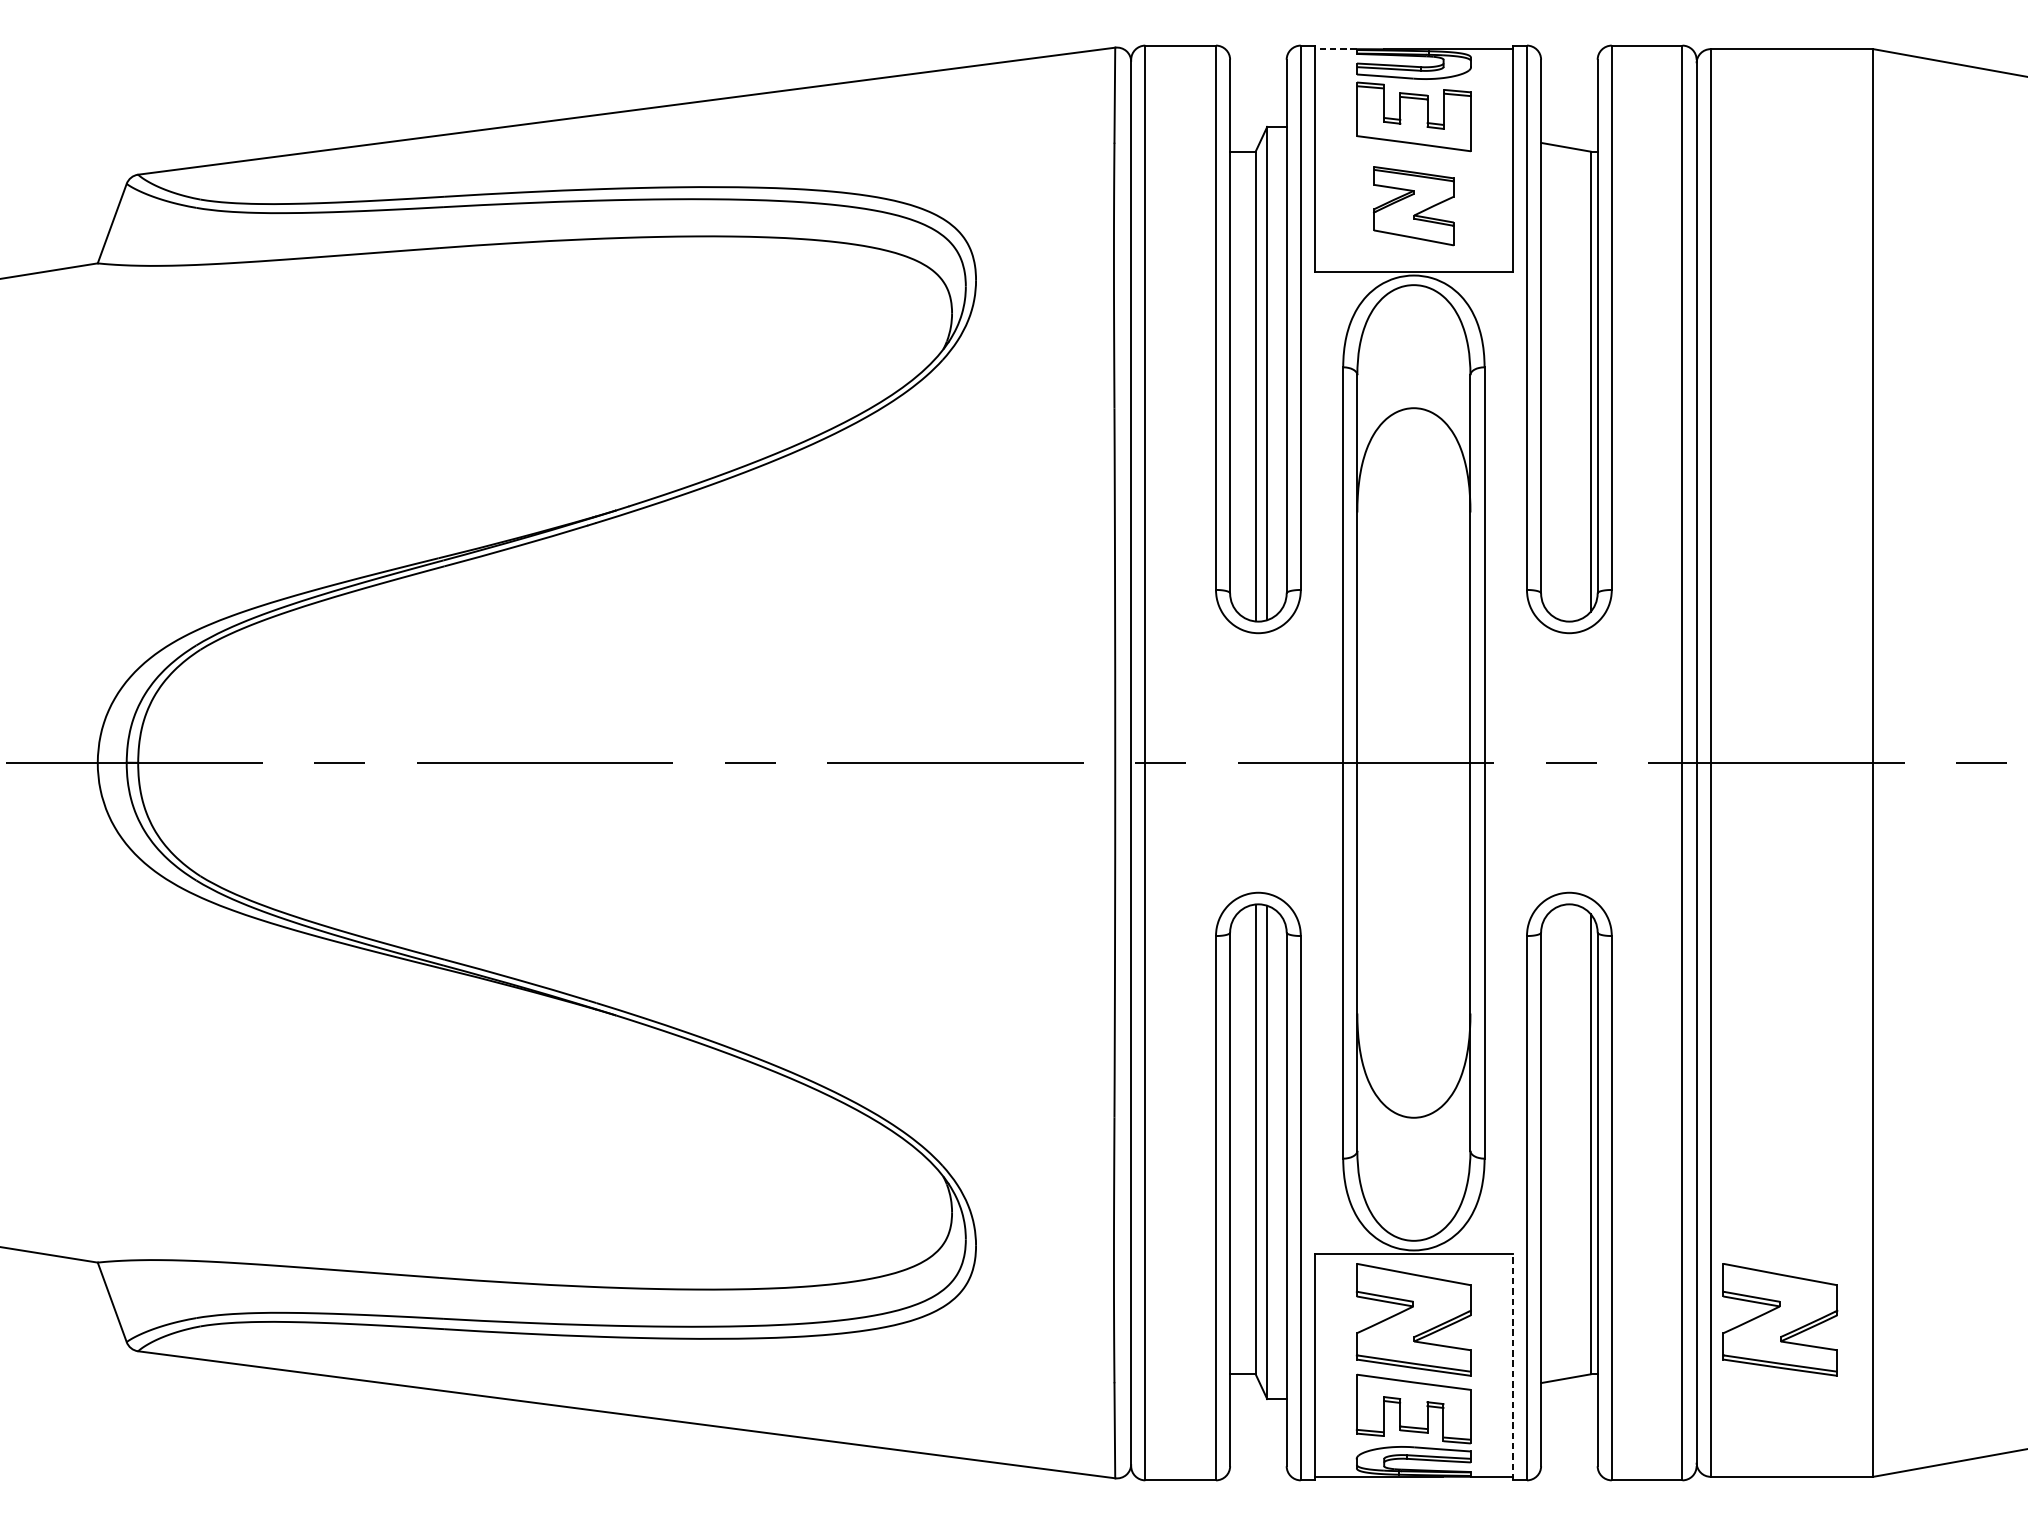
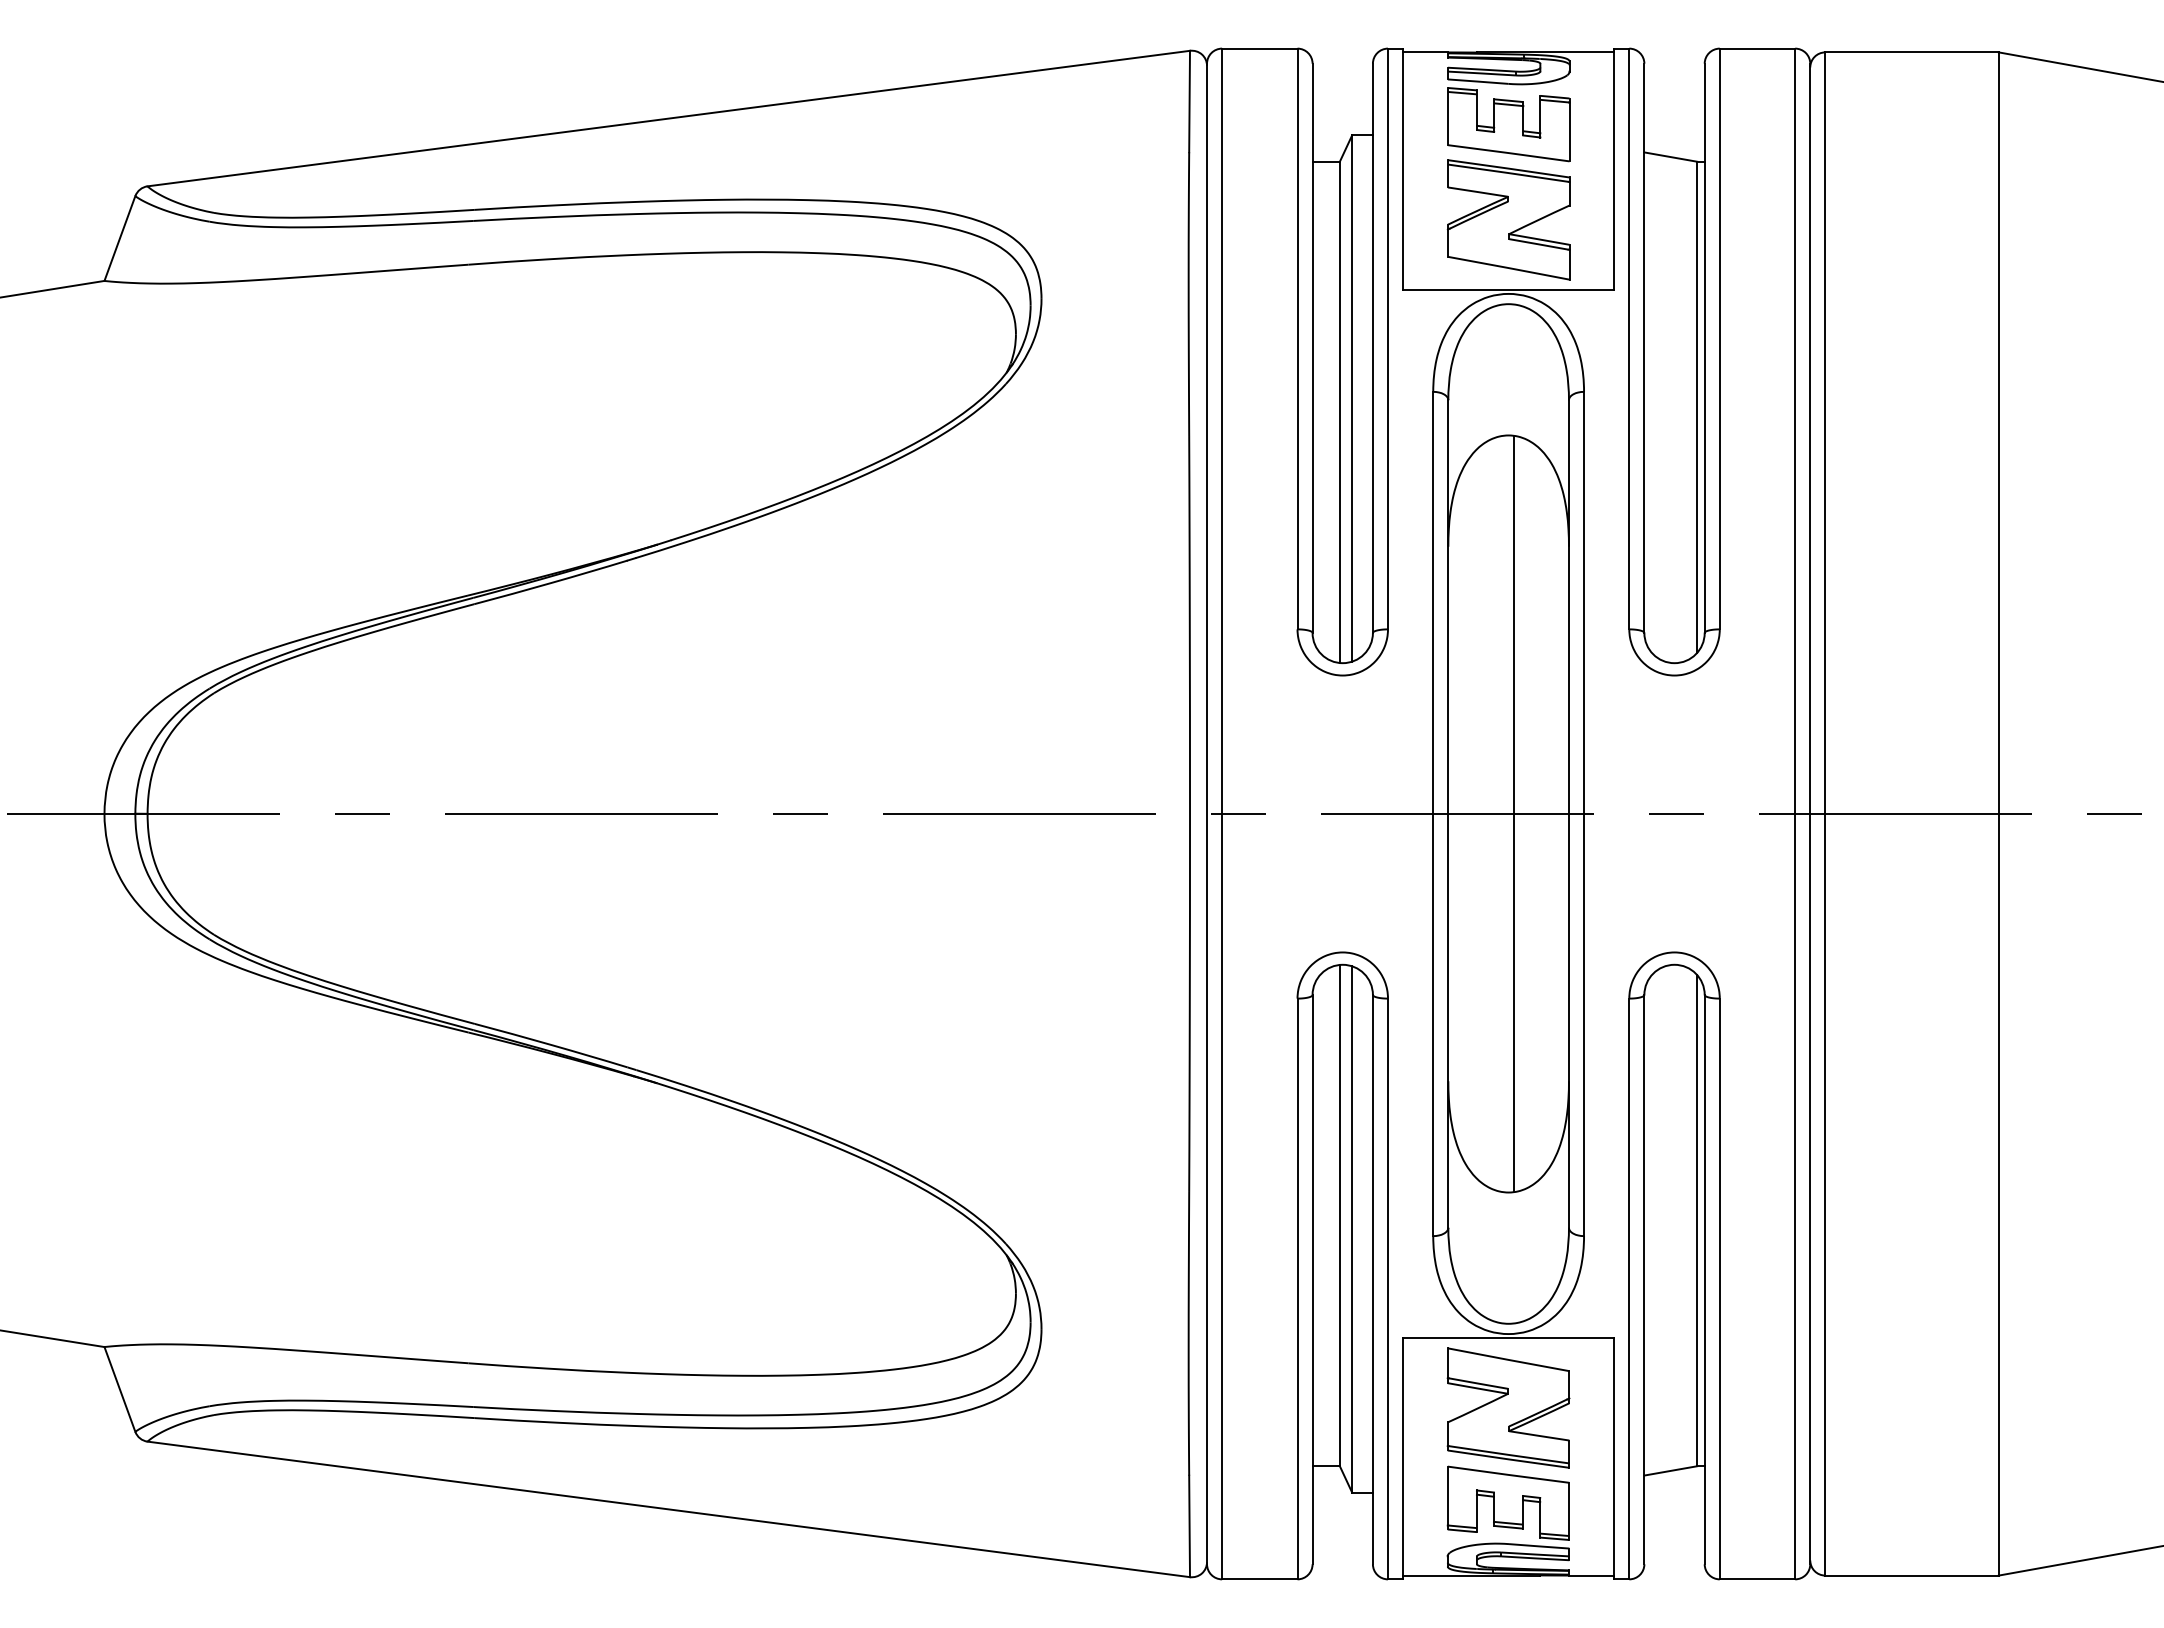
line: (1335, 49) -> (1425, 52), dashed -> solid
part: (1413, 205) -> (1508, 219), size x1.43
line: (1419, 762) -> (1514, 813), added
part: (1780, 1319) -> (1899, 1407), removed
line: (1513, 1367) -> (1614, 1458), dashed -> solid

